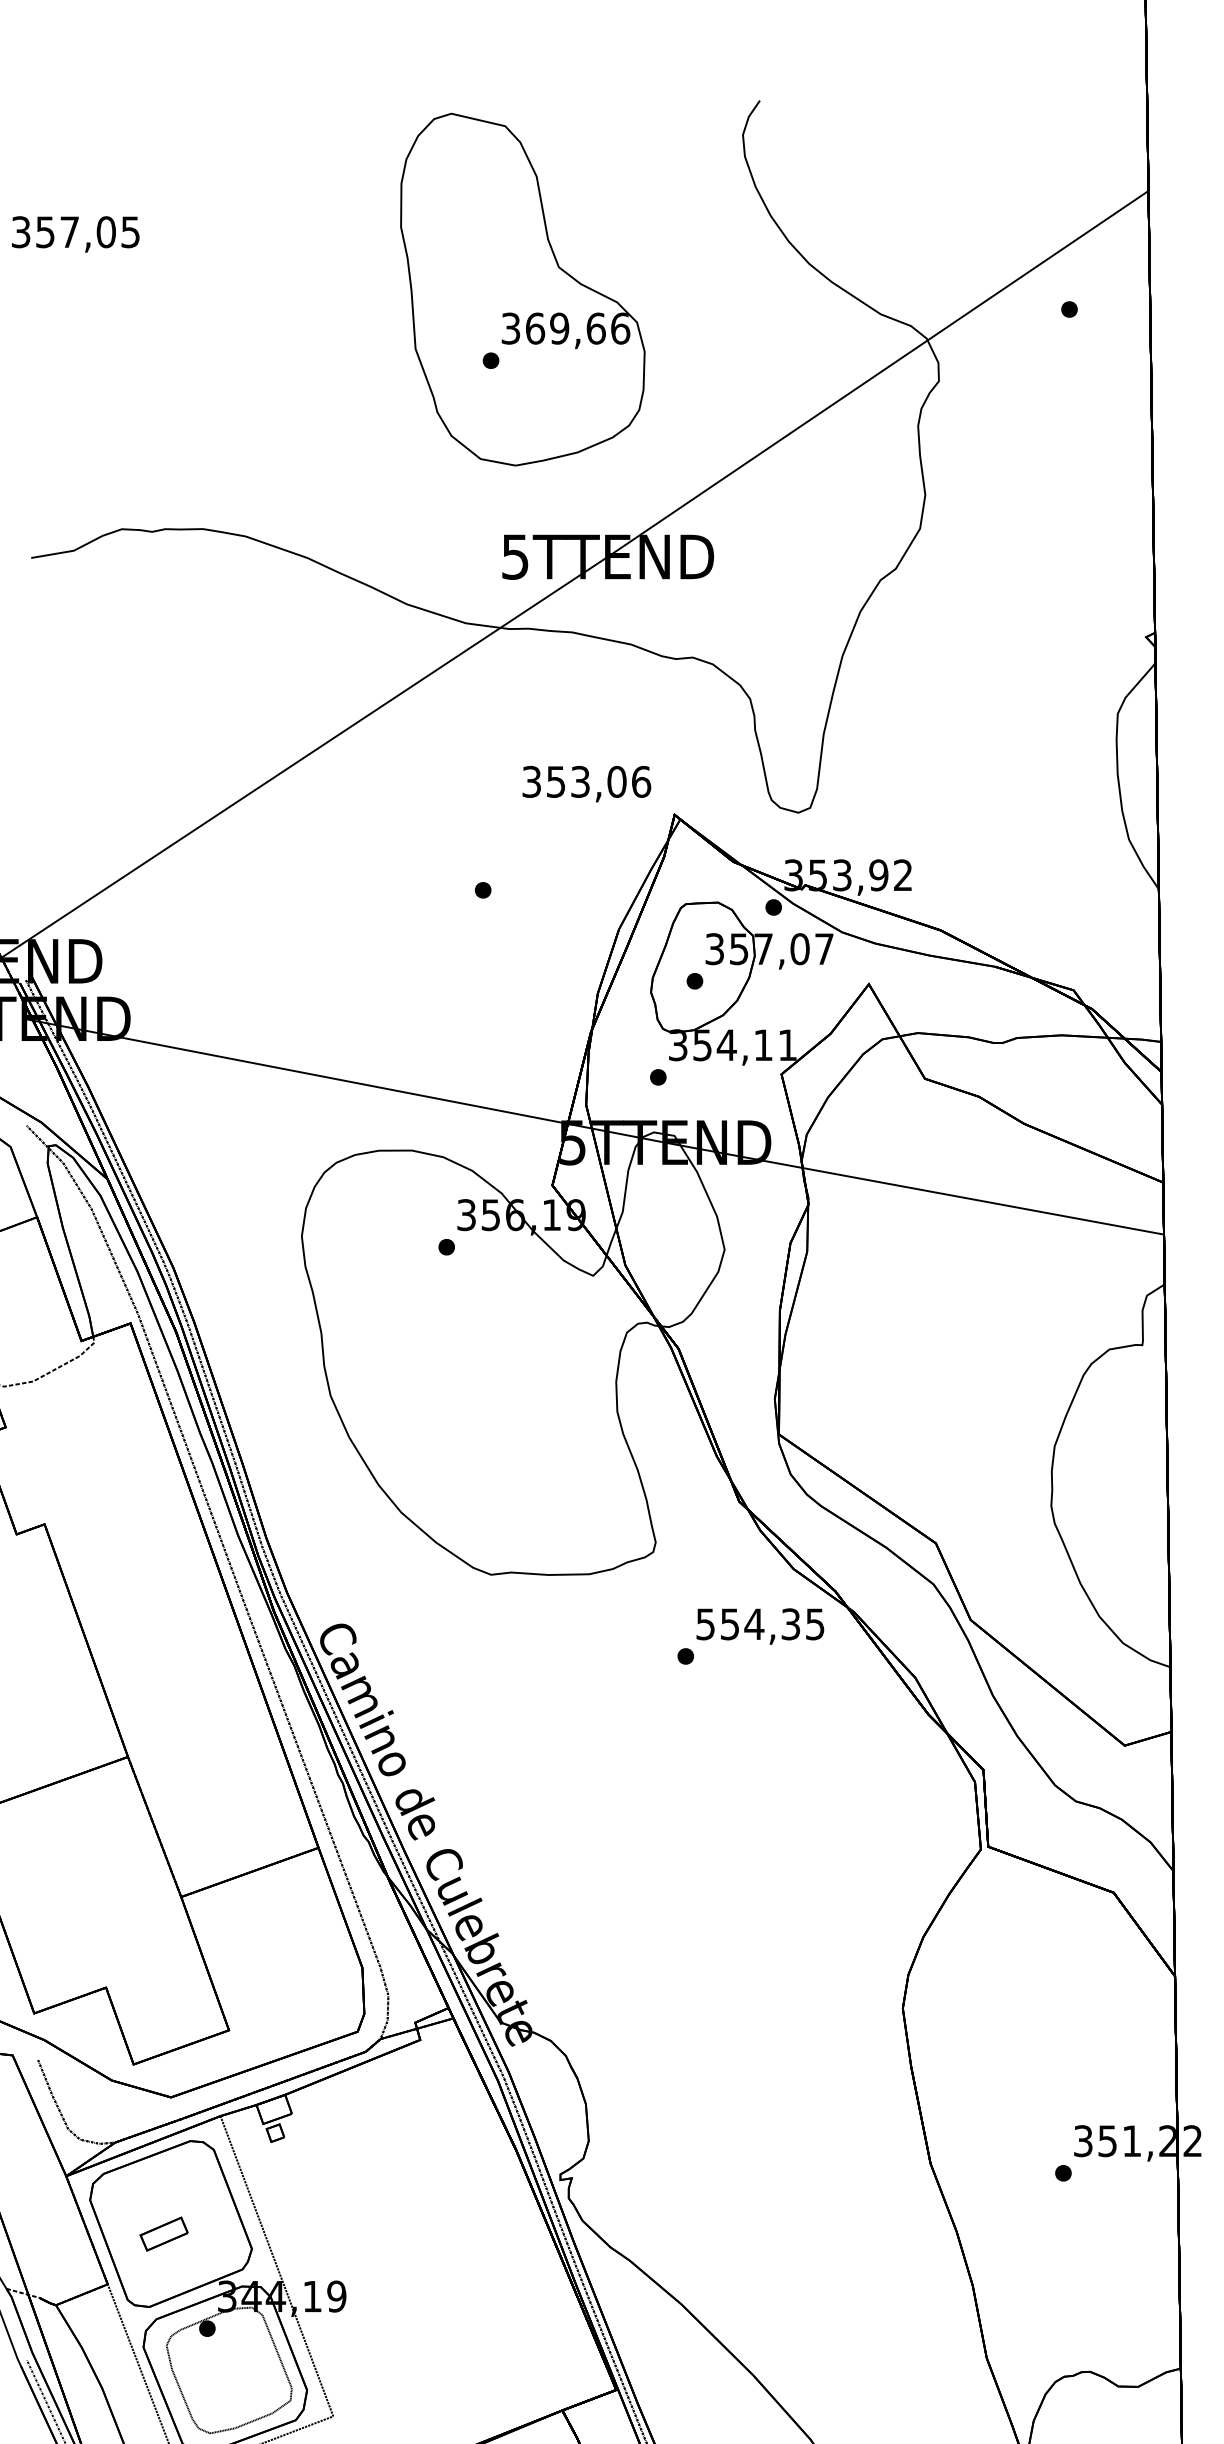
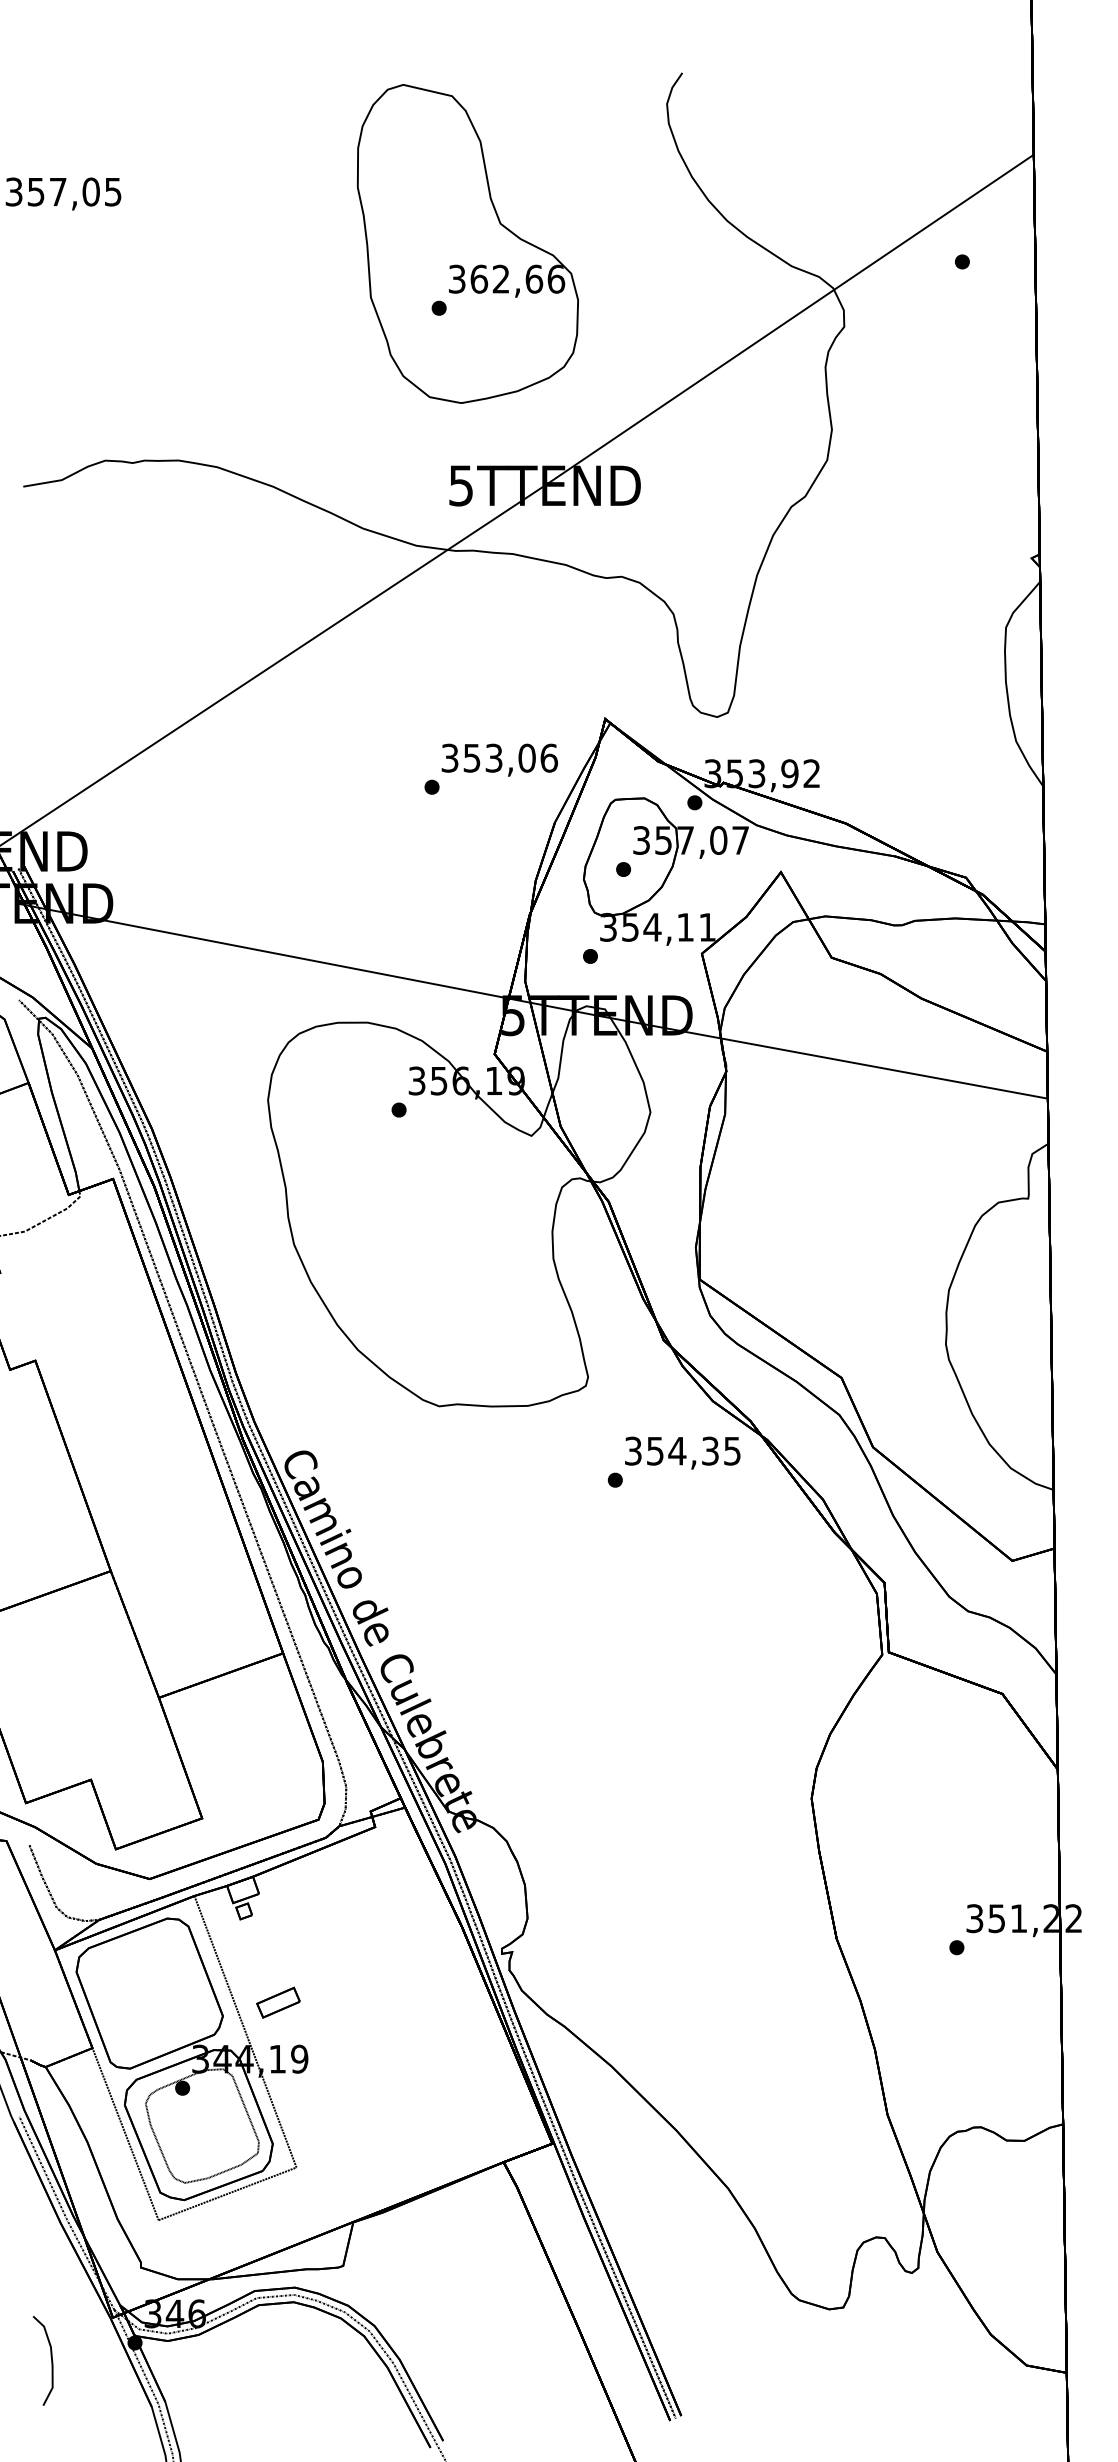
text: (558, 327) -> (500, 278), 369,66 -> 362,66
text: (586, 783) -> (499, 759), moved
text: (705, 1623) -> (633, 1450), 554,35 -> 354,35
part: (164, 2233) -> (278, 2002), moved

